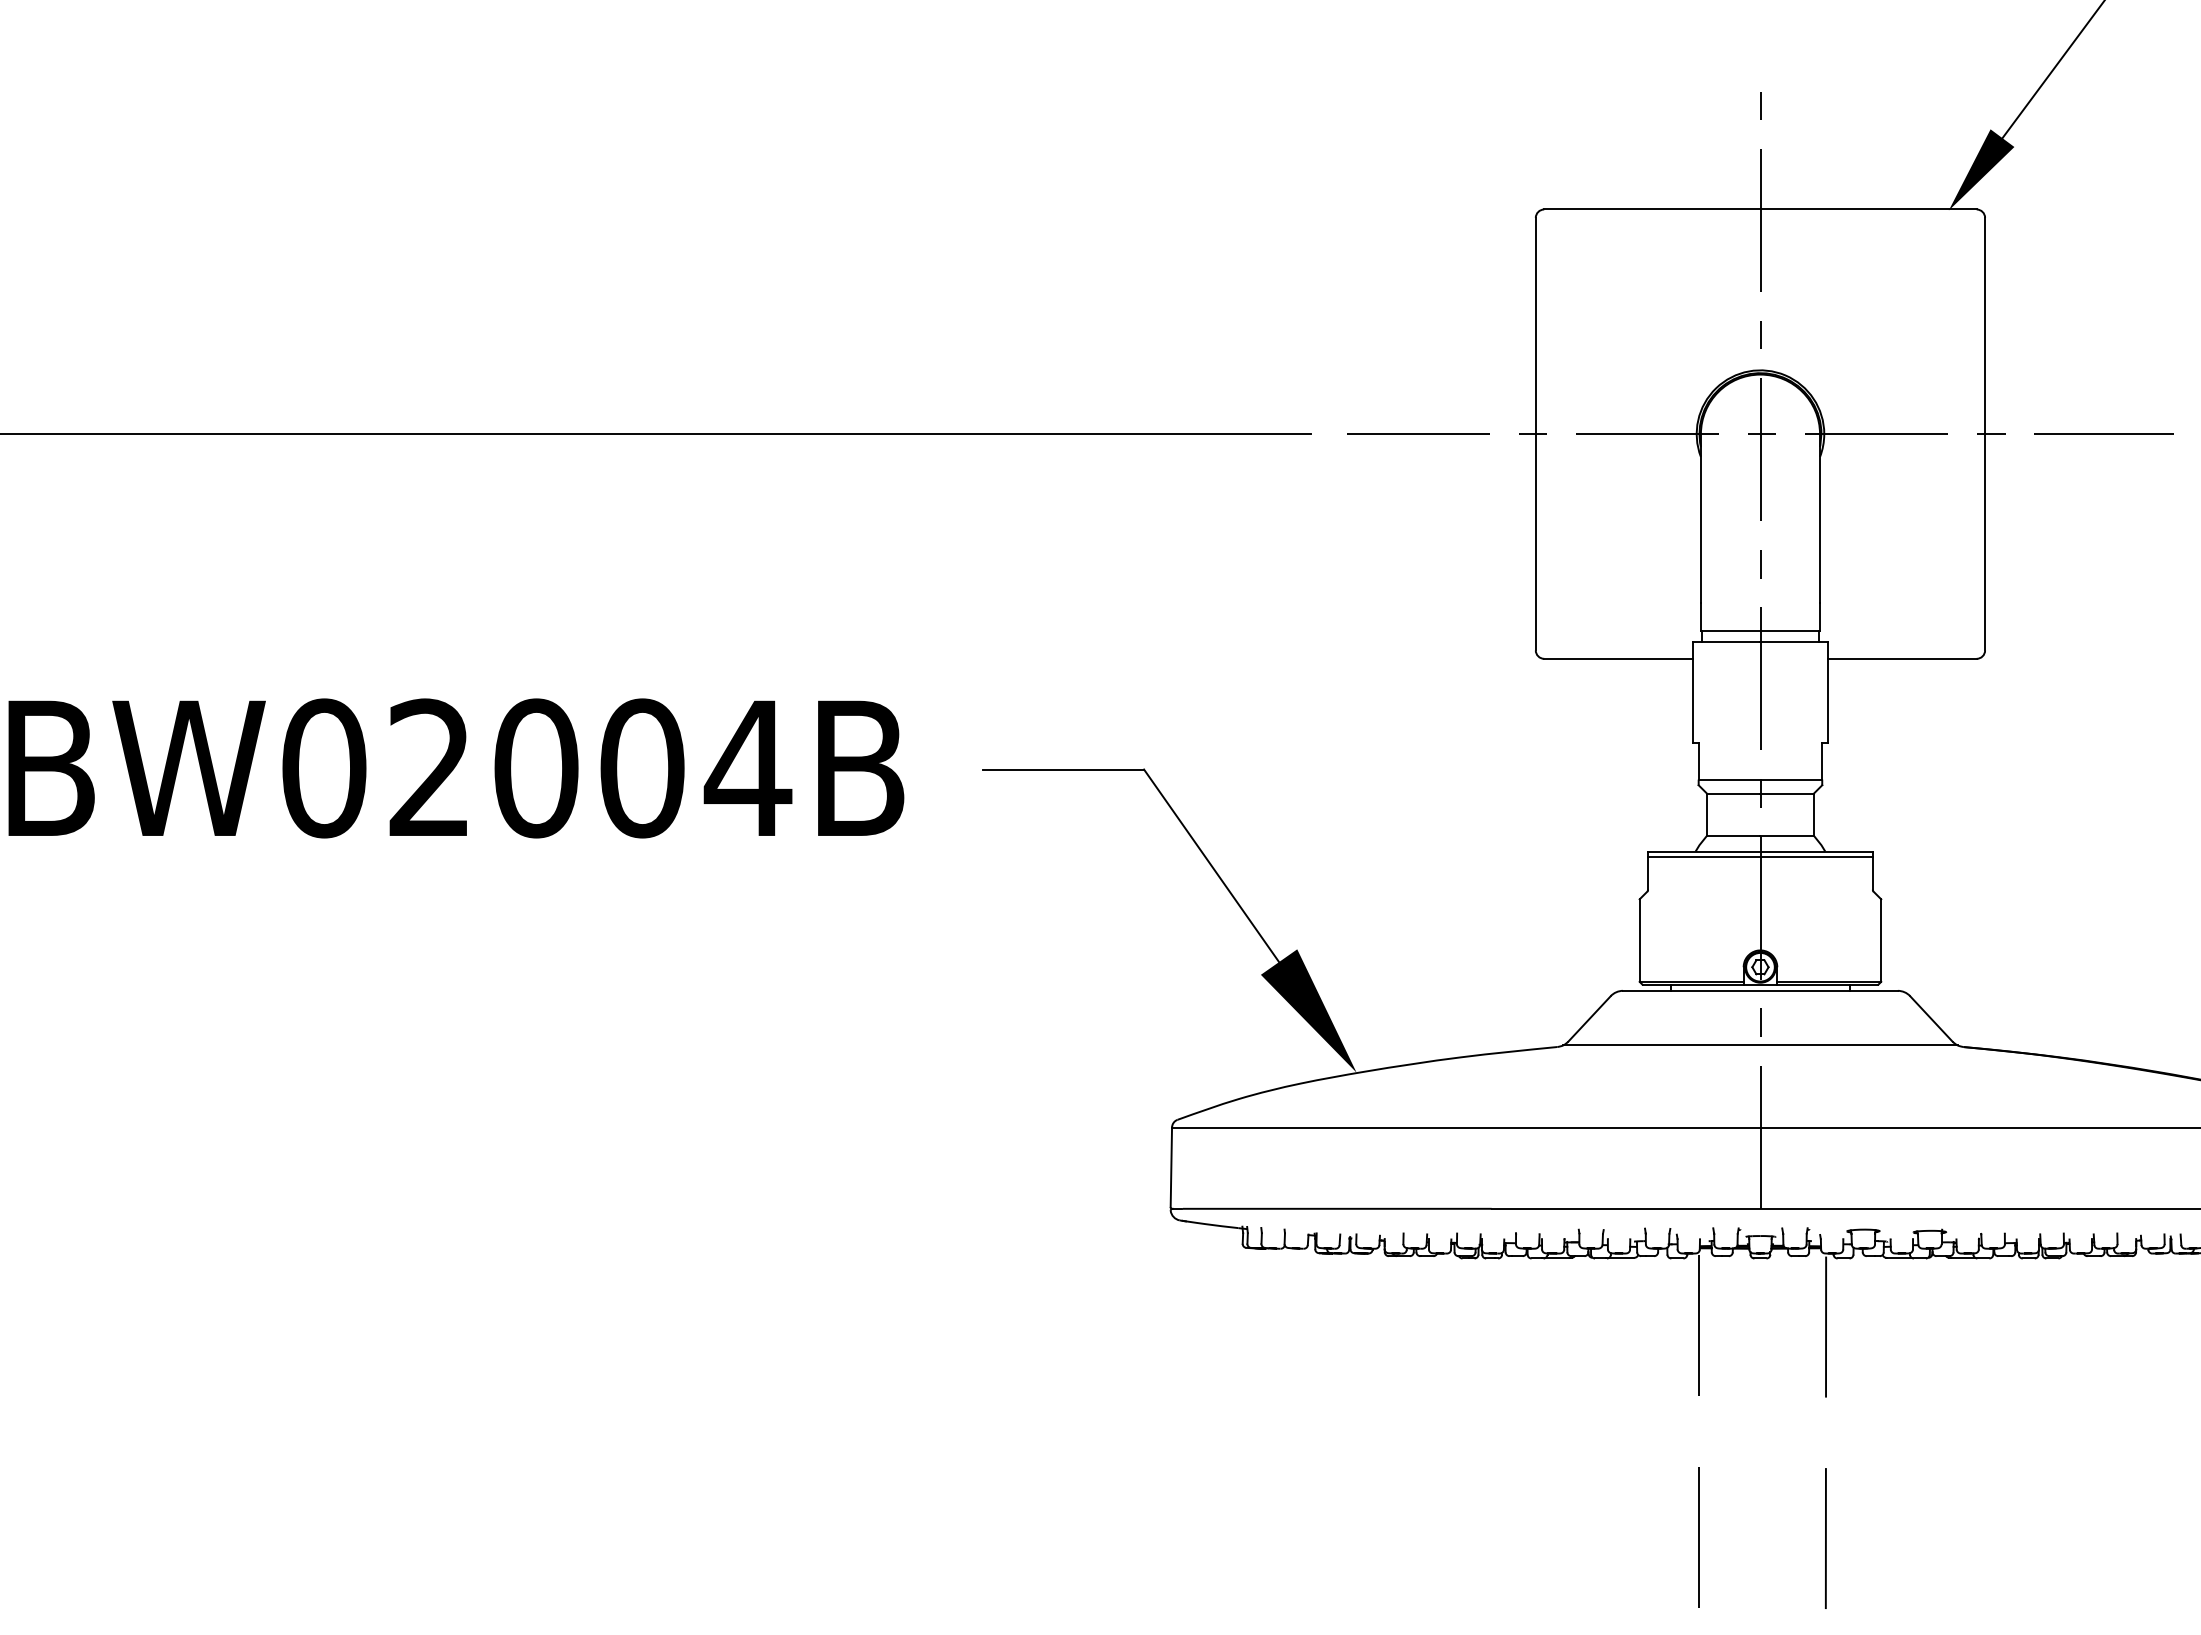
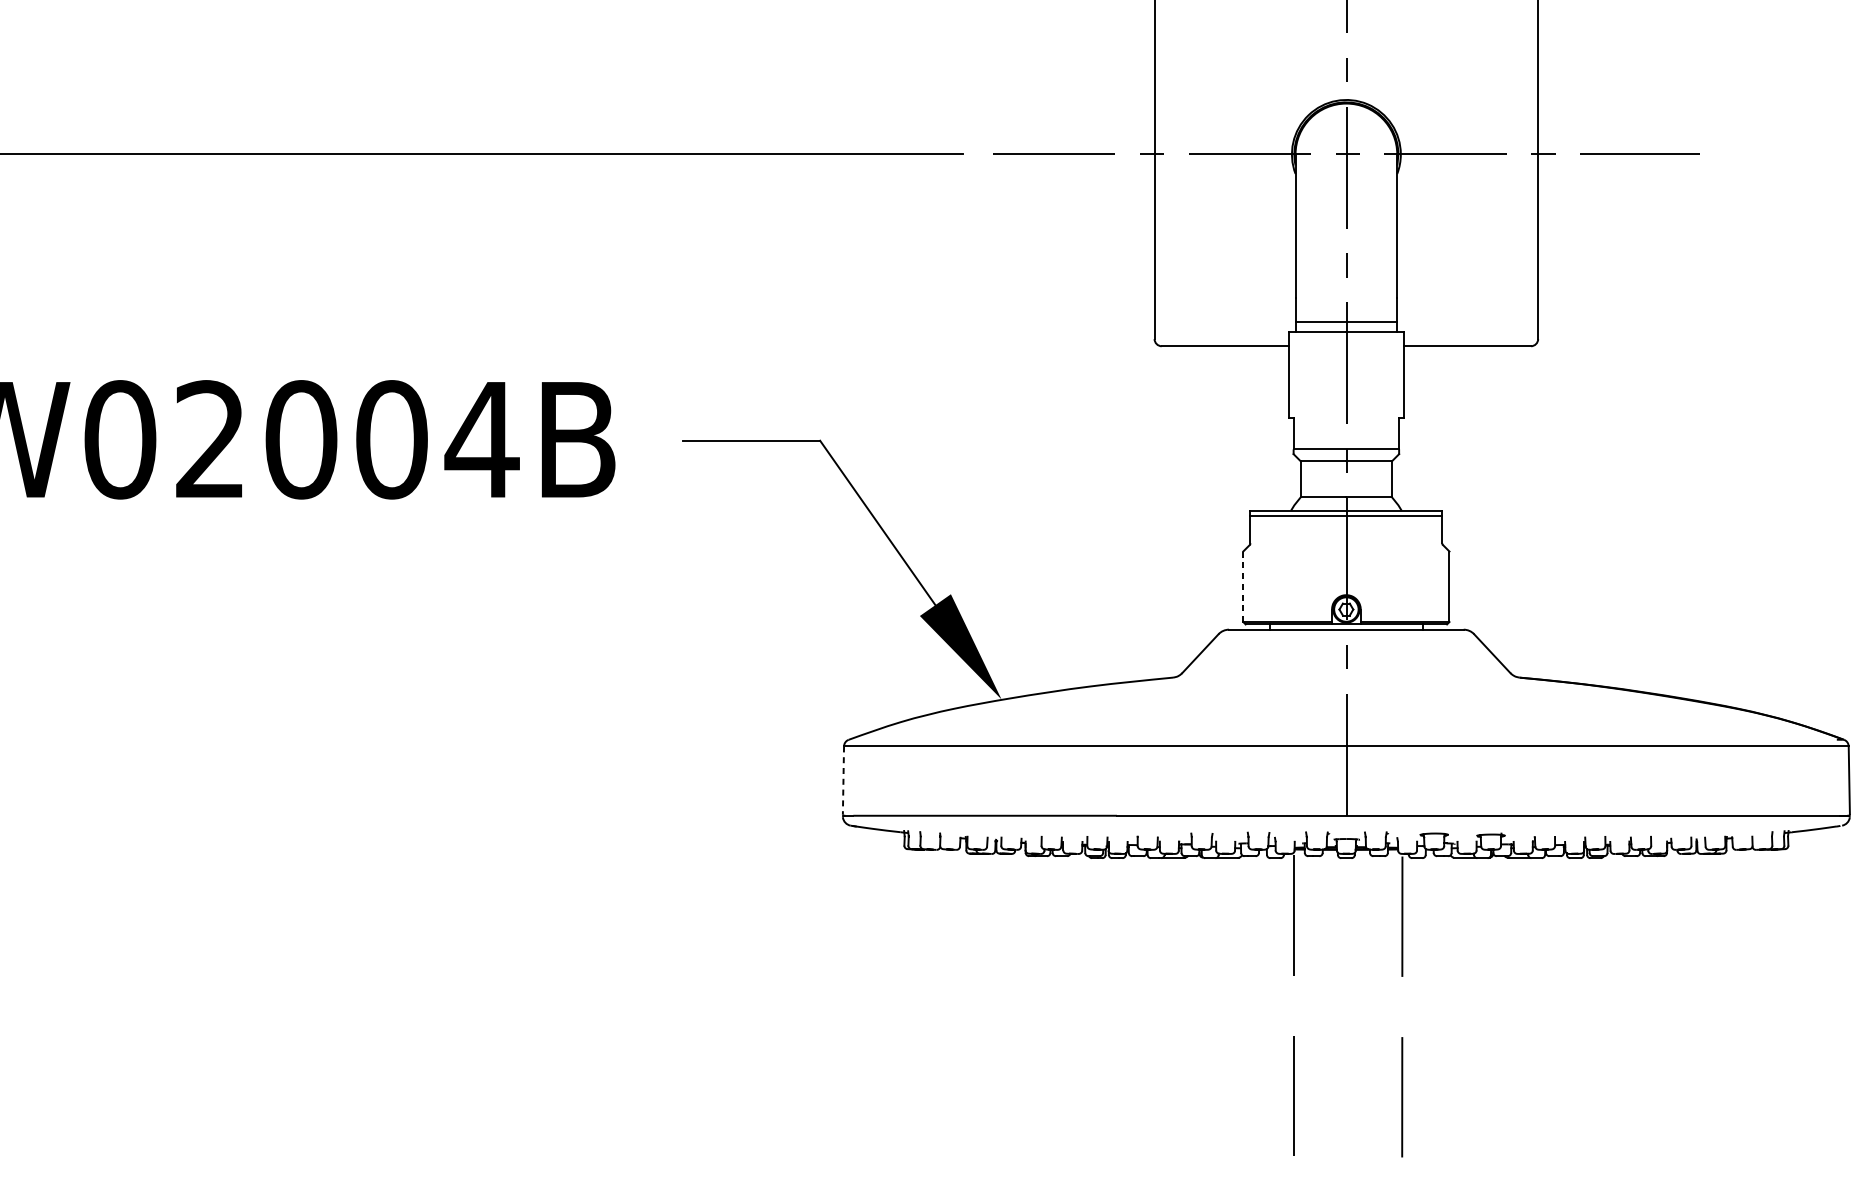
line: (1639, 941) -> (1243, 587), solid -> dashed
line: (1760, 1045) -> (1346, 676), removed
line: (1171, 1167) -> (843, 780), solid -> dashed

